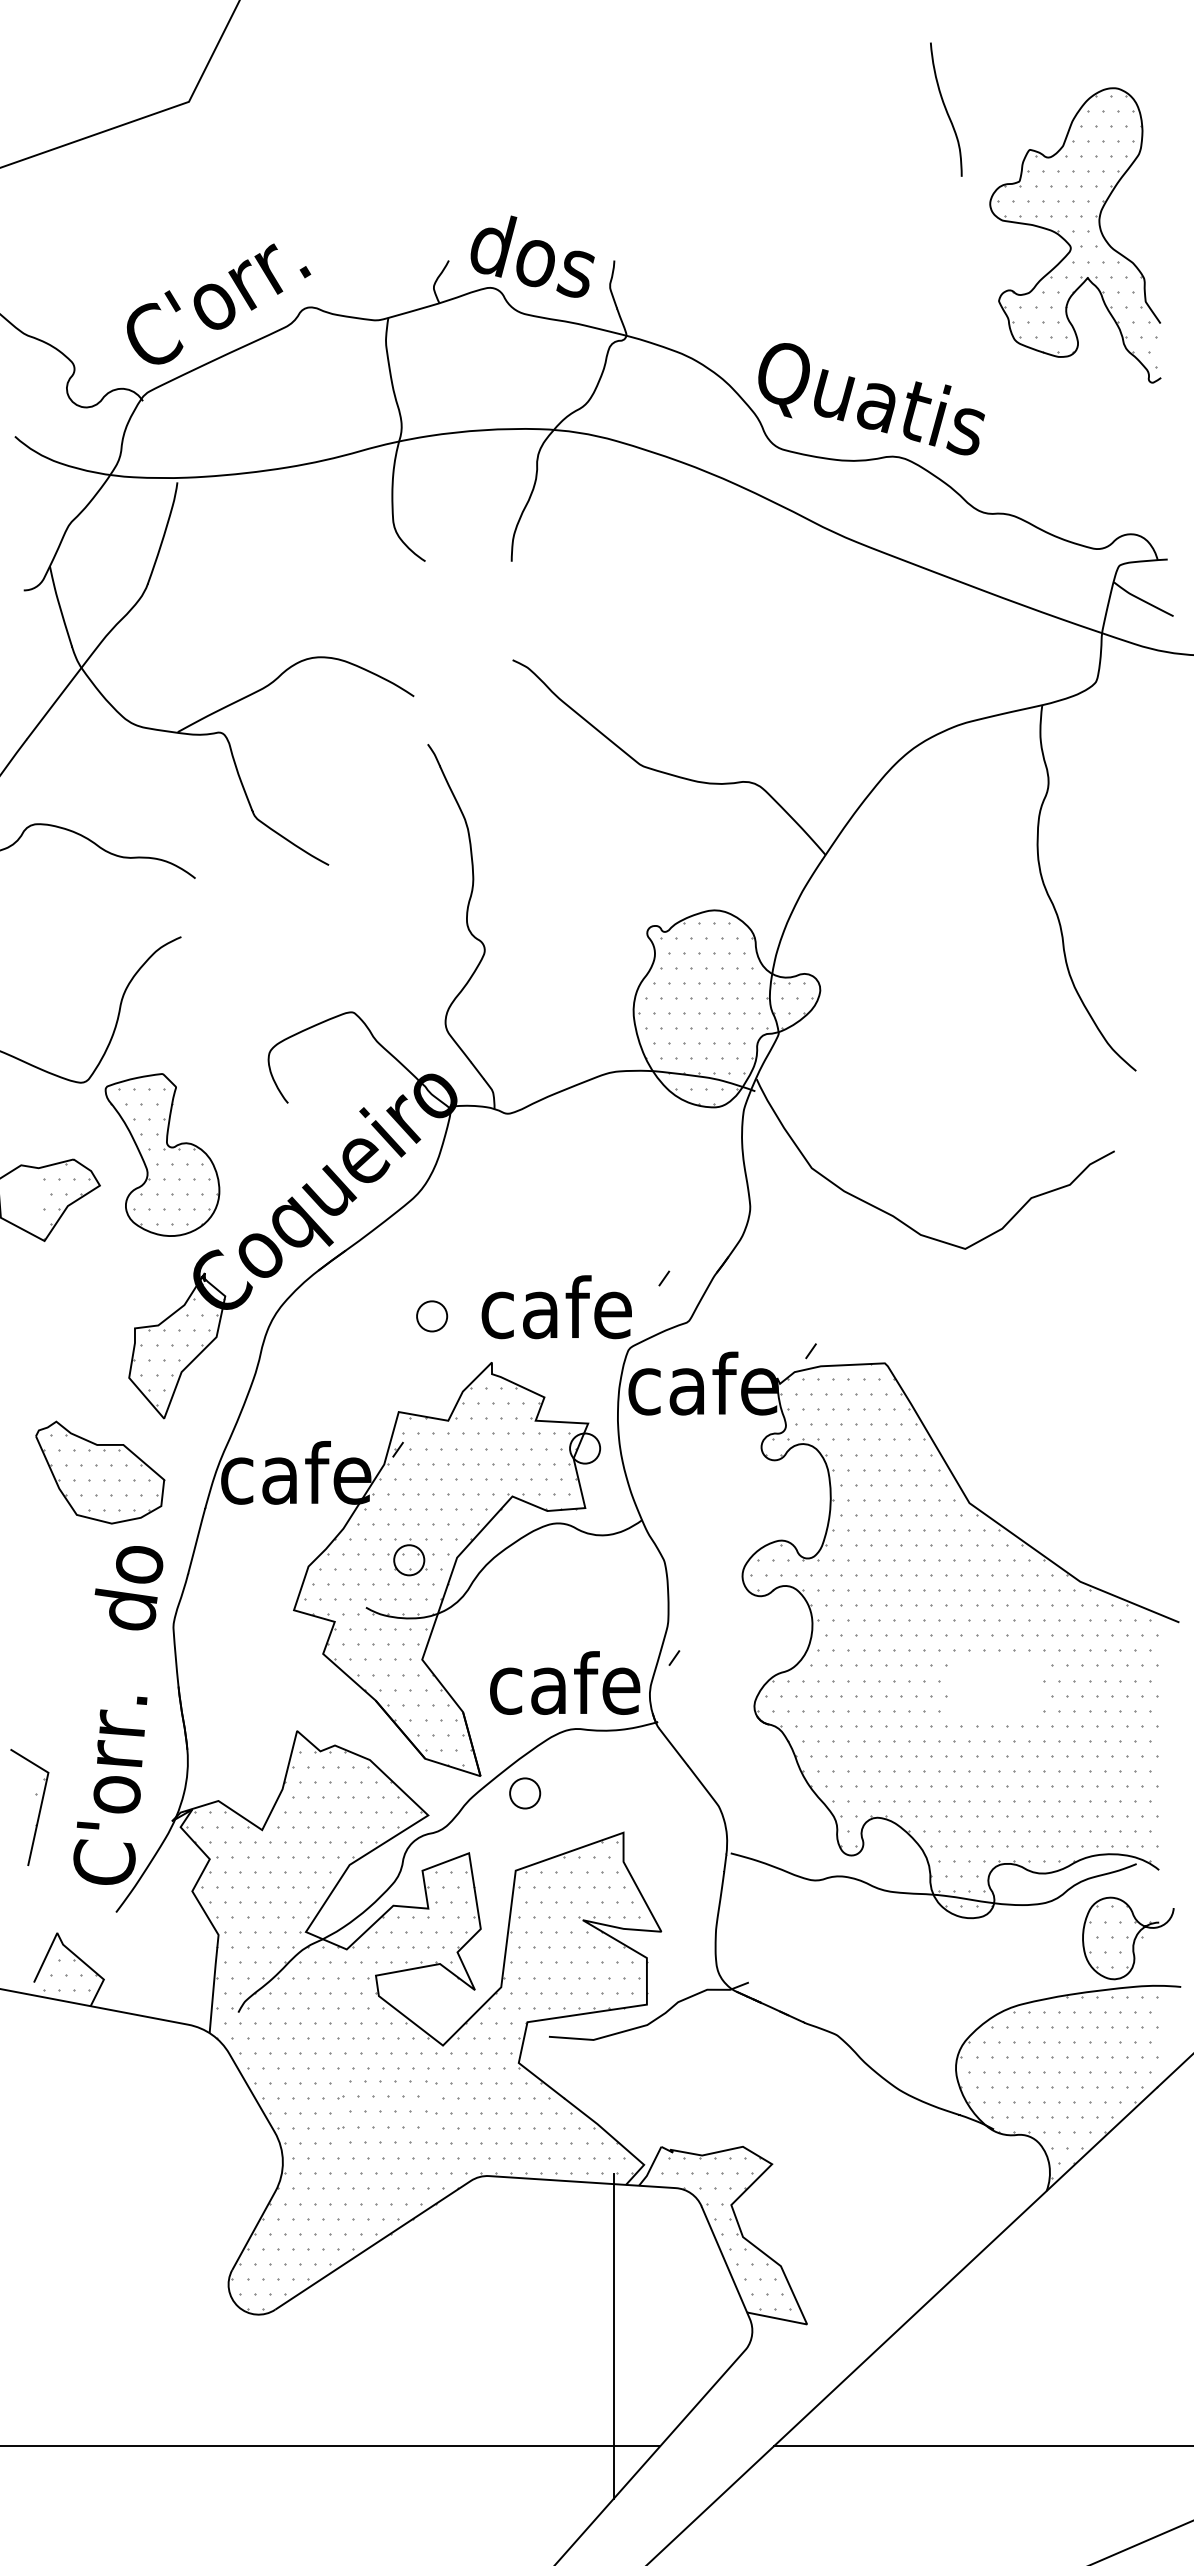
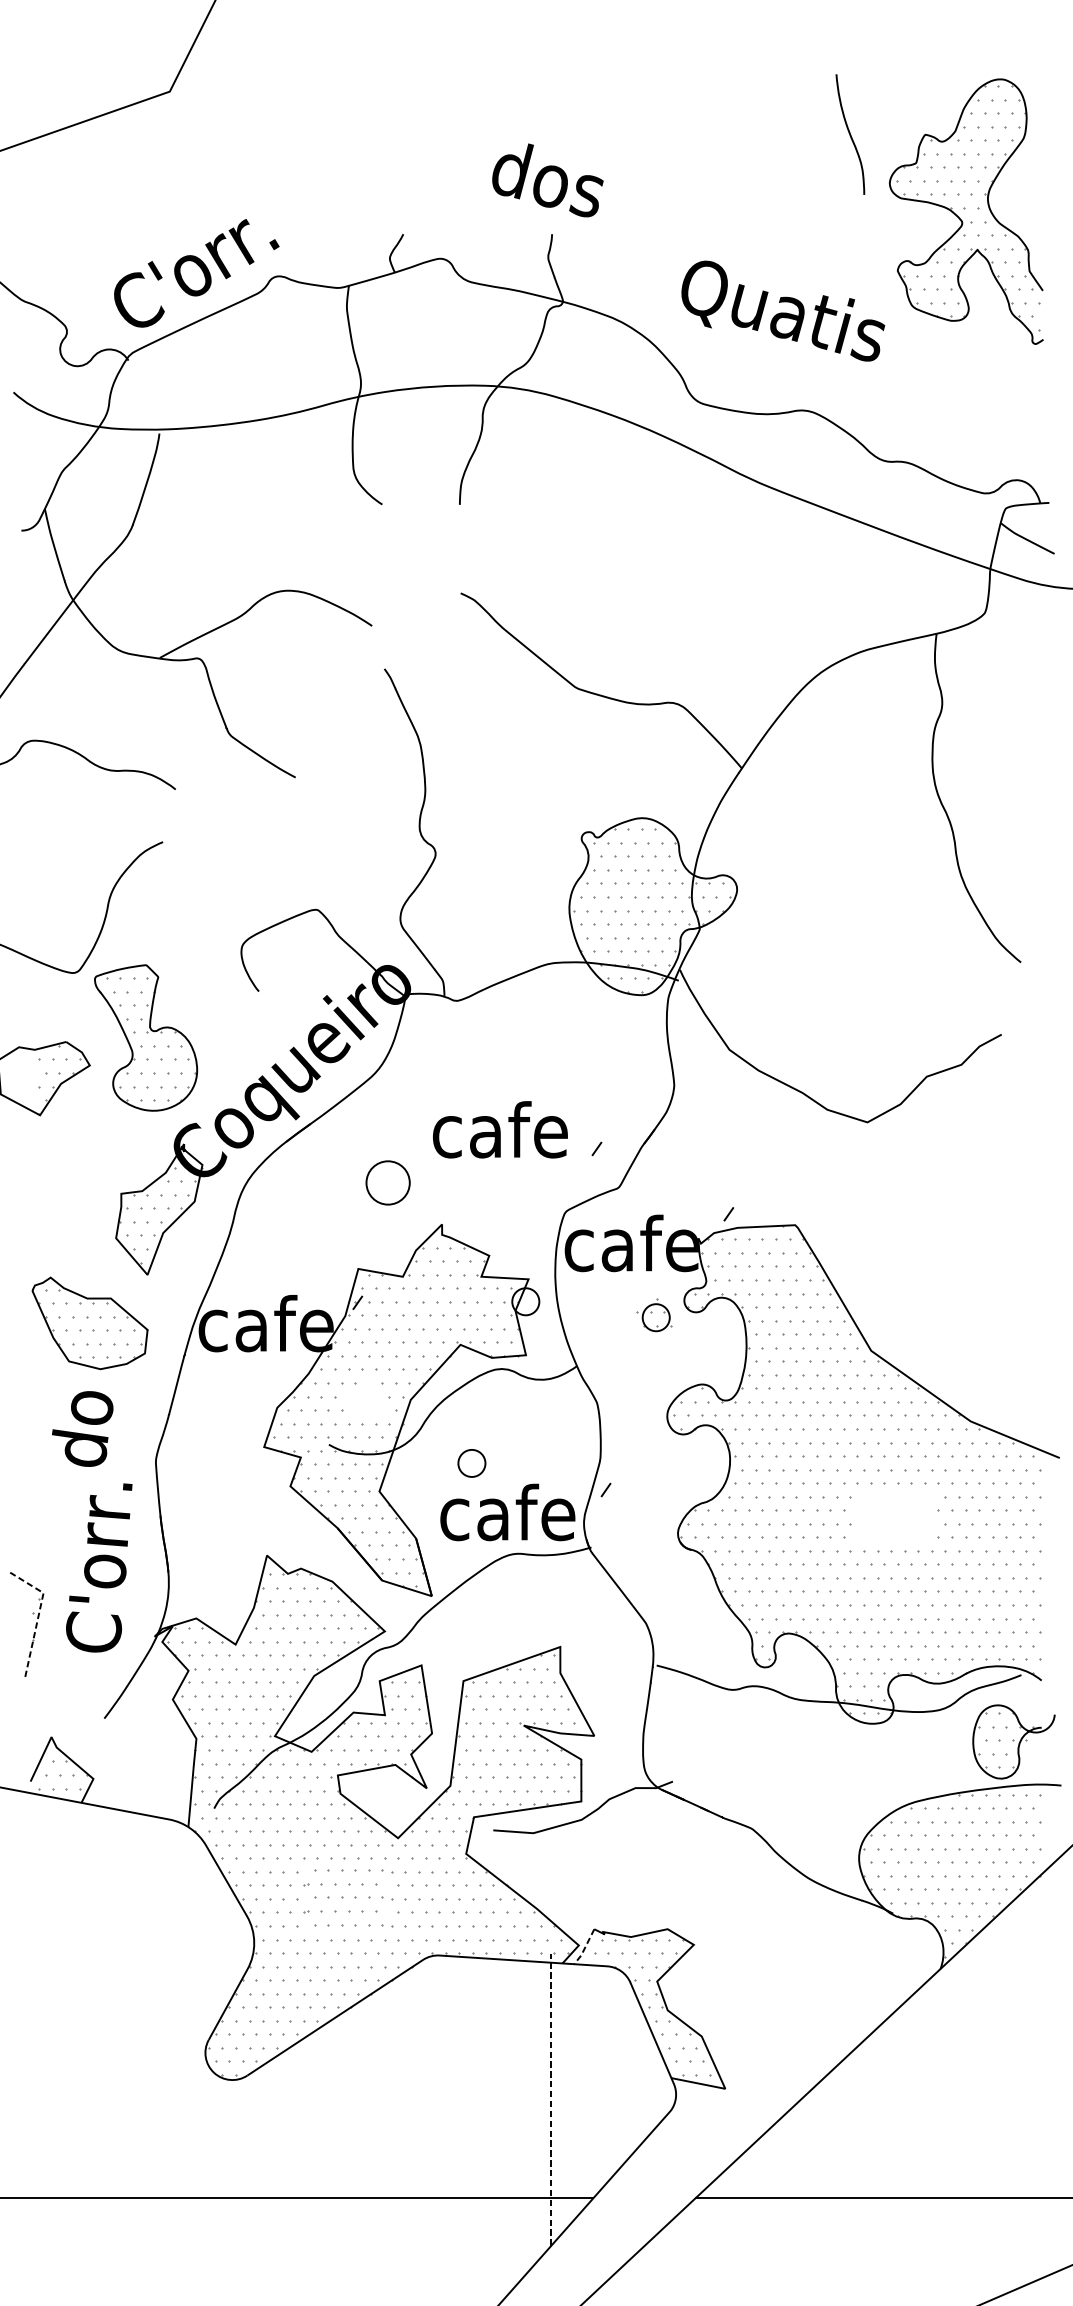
curve: (946, 109) -> (850, 134), moved
text: (532, 256) -> (547, 180), moved
text: (871, 399) -> (783, 311), moved
text: (556, 1307) -> (500, 1130), moved
part: (432, 1316) -> (388, 1183), size x1.6
part: (407, 1557) -> (654, 1315), moved
text: (128, 1588) -> (82, 1429), moved
text: (110, 1790) -> (99, 1567), moved
part: (525, 1793) -> (472, 1463), moved
line: (43, 1797) -> (39, 1615), solid -> dashed
line: (650, 2168) -> (584, 1948), solid -> dashed
line: (613, 2336) -> (551, 2099), solid -> dashed

